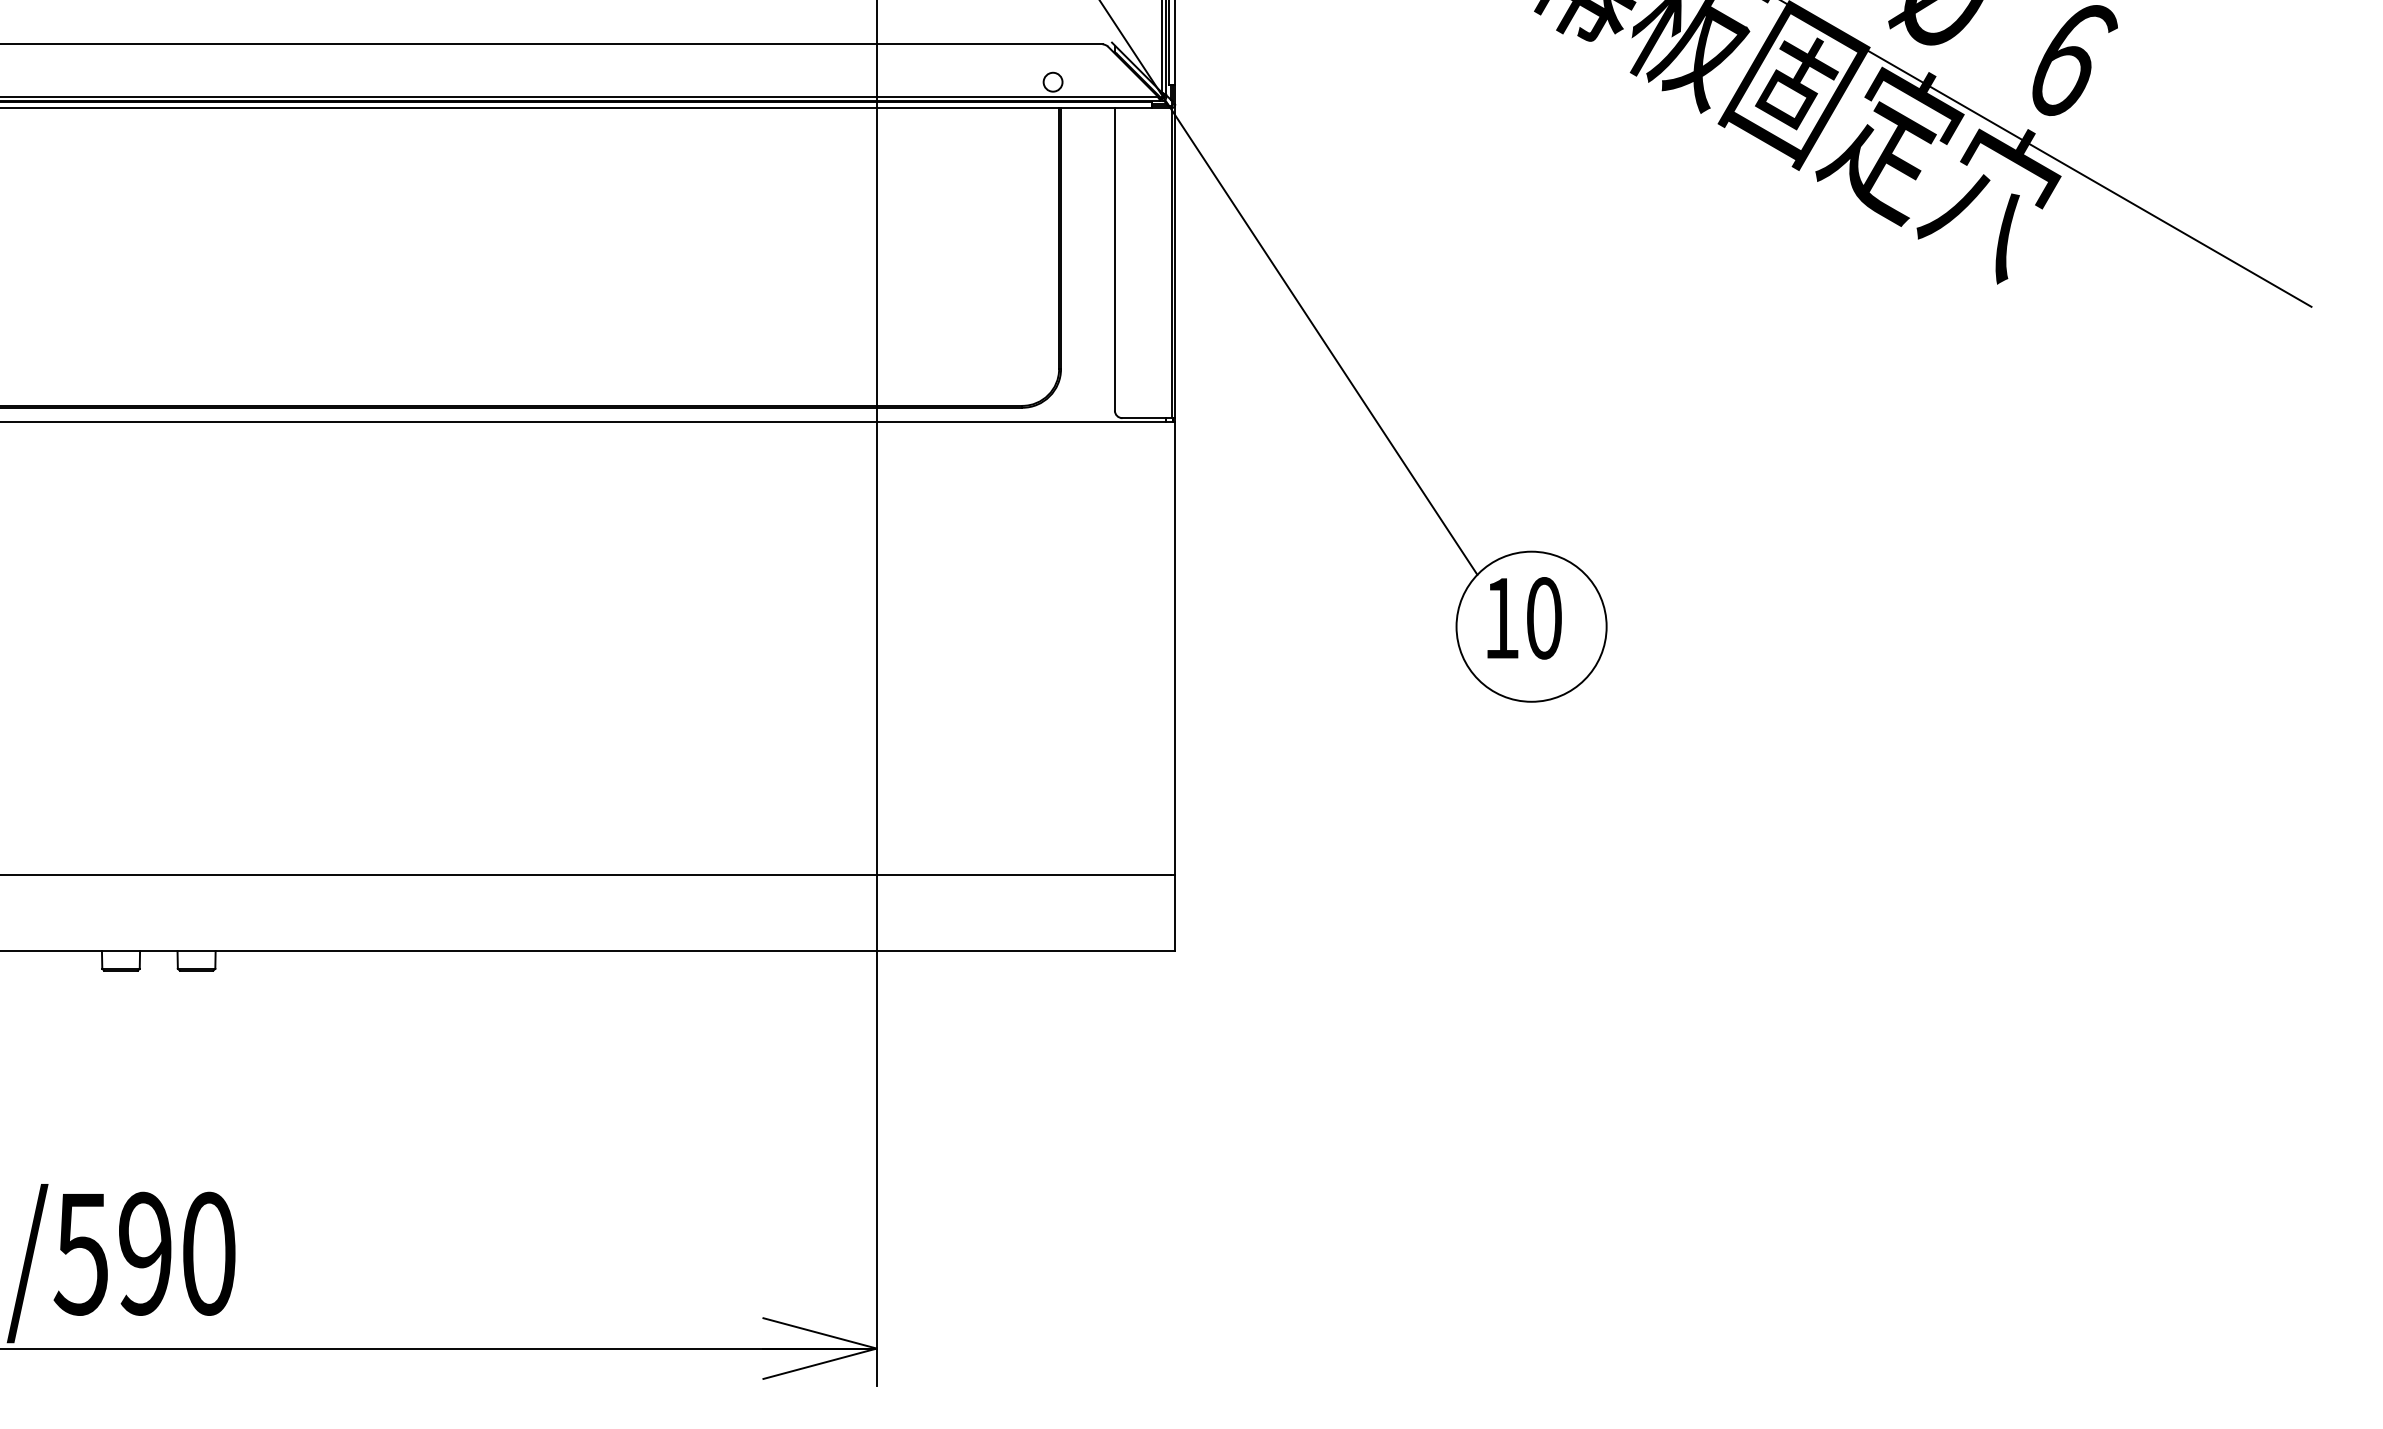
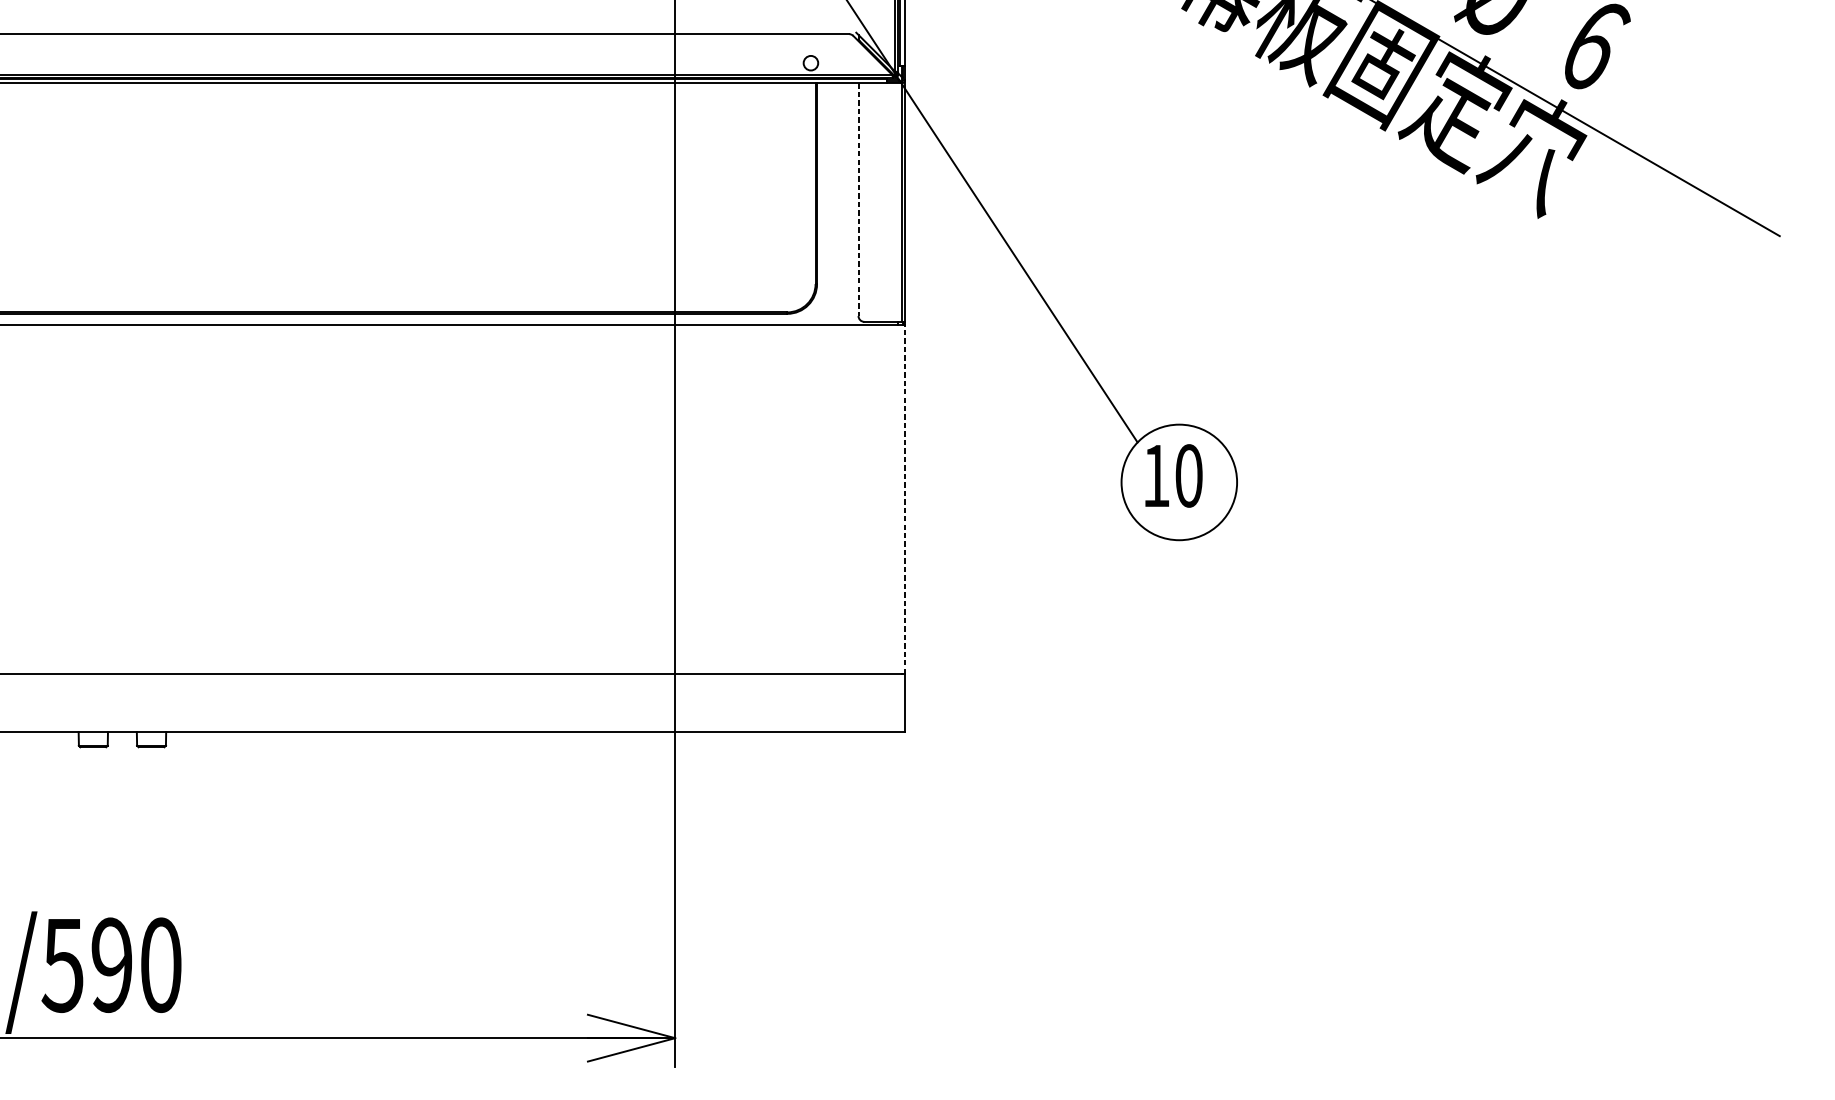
line: (1114, 259) -> (858, 199), solid -> dashed
line: (1175, 648) -> (905, 499), solid -> dashed

